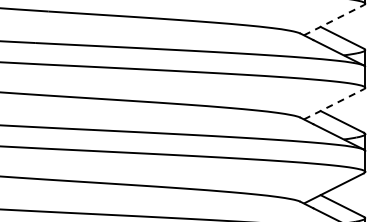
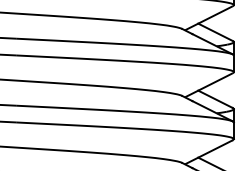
line: (334, 19) -> (209, 17), dashed -> solid
line: (334, 103) -> (209, 84), dashed -> solid

